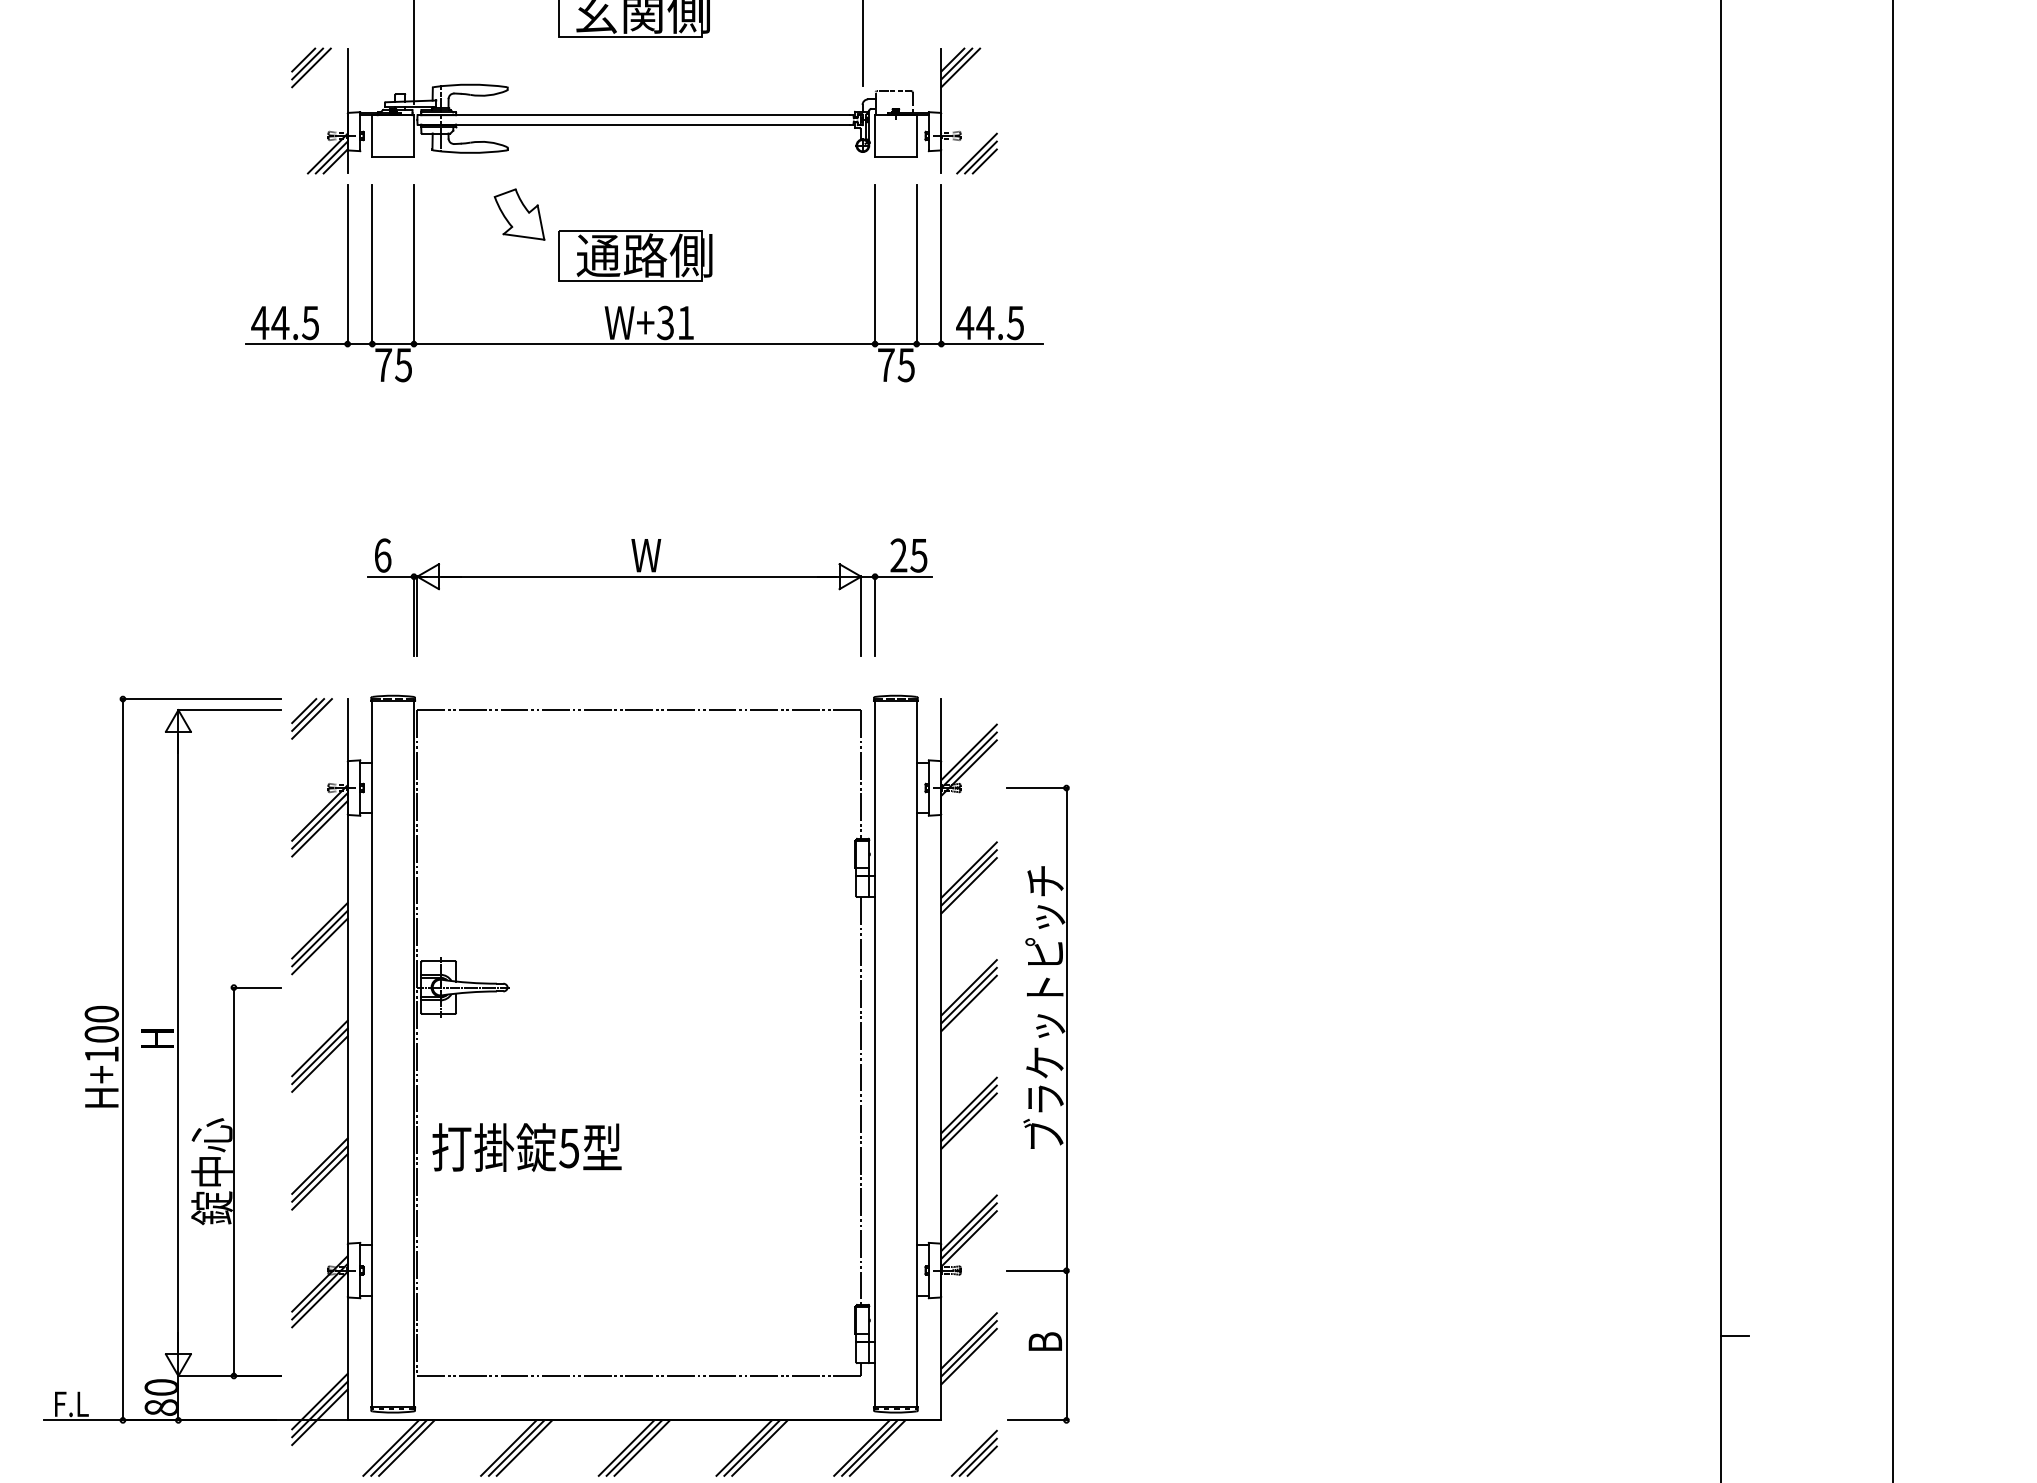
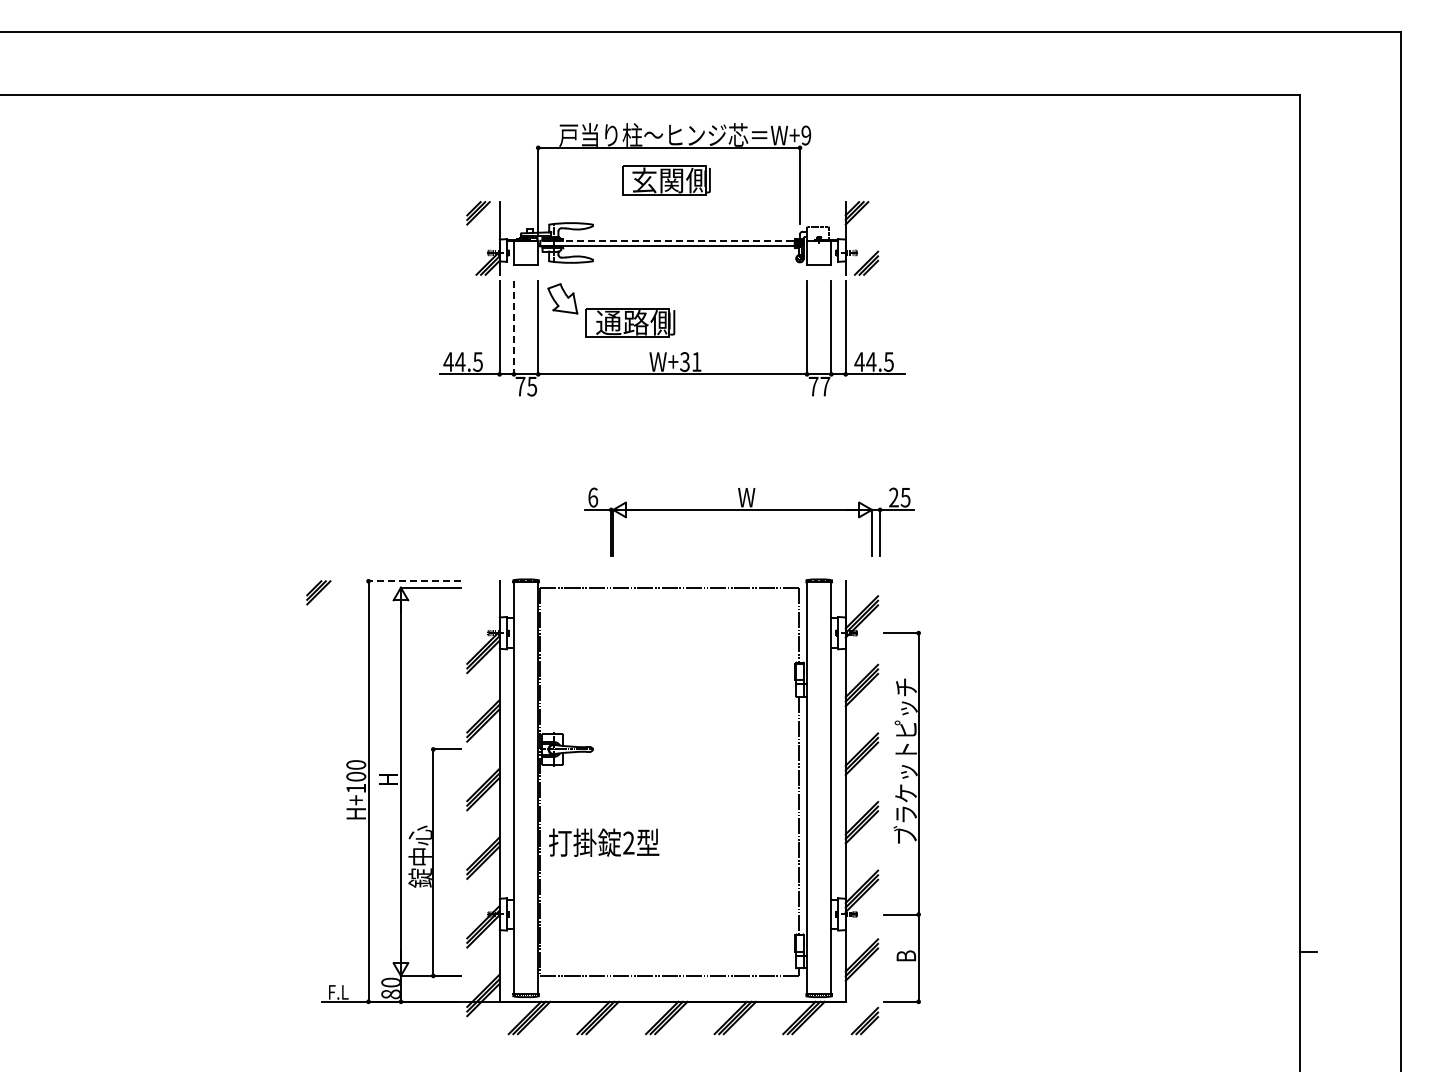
line: (632, 114) -> (665, 240), solid -> dashed
part: (603, 234) -> (611, 310), moved
line: (371, 263) -> (513, 327), solid -> dashed
text: (906, 364) -> (825, 386), 75 -> 77
part: (651, 577) -> (749, 510), moved
line: (201, 699) -> (414, 581), solid -> dashed
part: (311, 718) -> (318, 592), moved
text: (568, 1147) -> (628, 842), 5 -> 2

